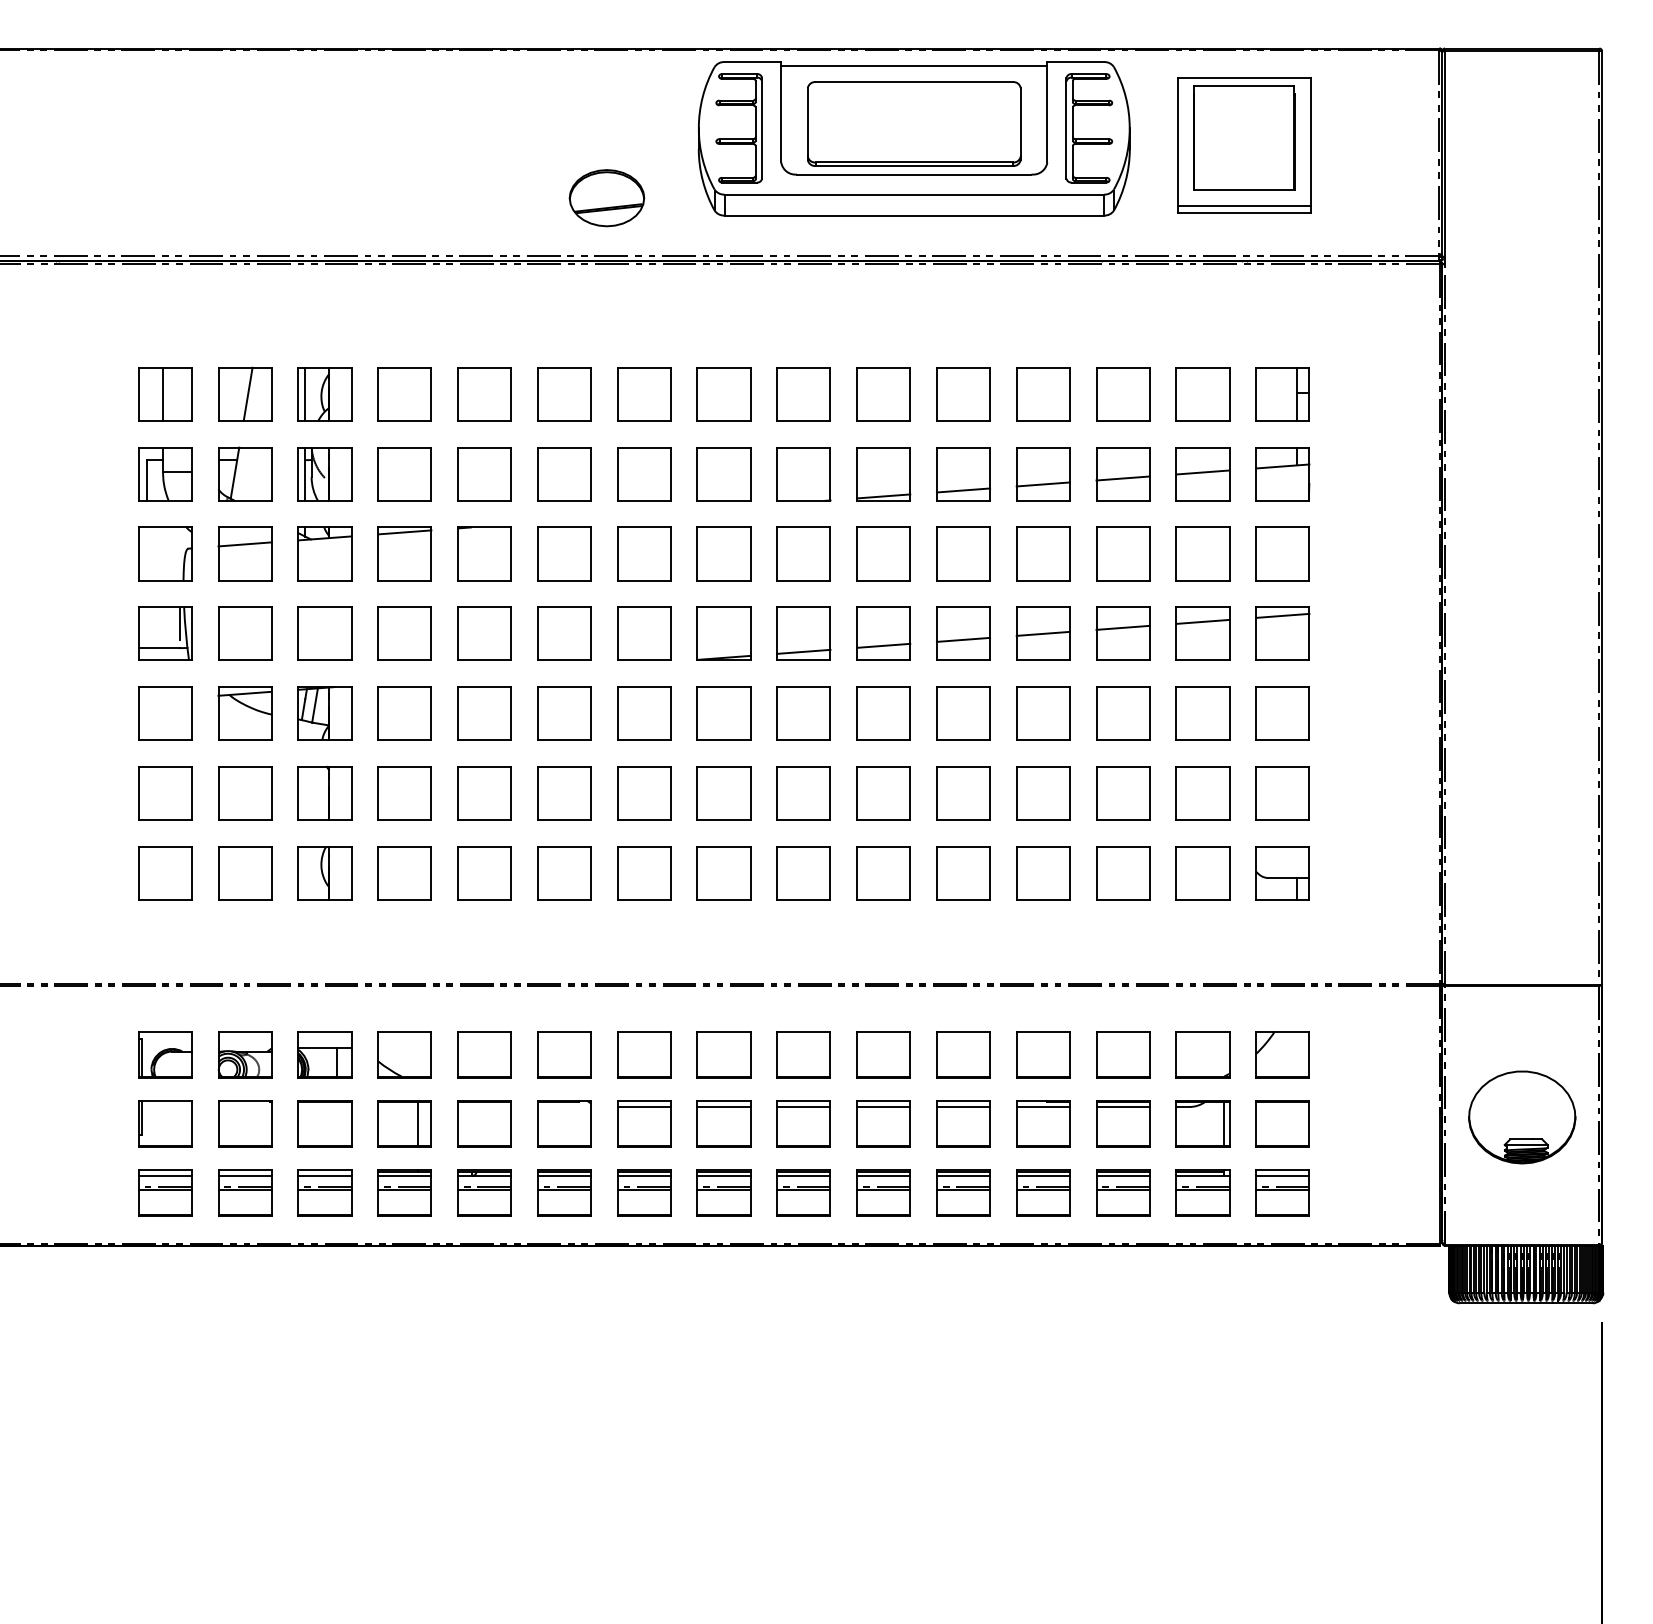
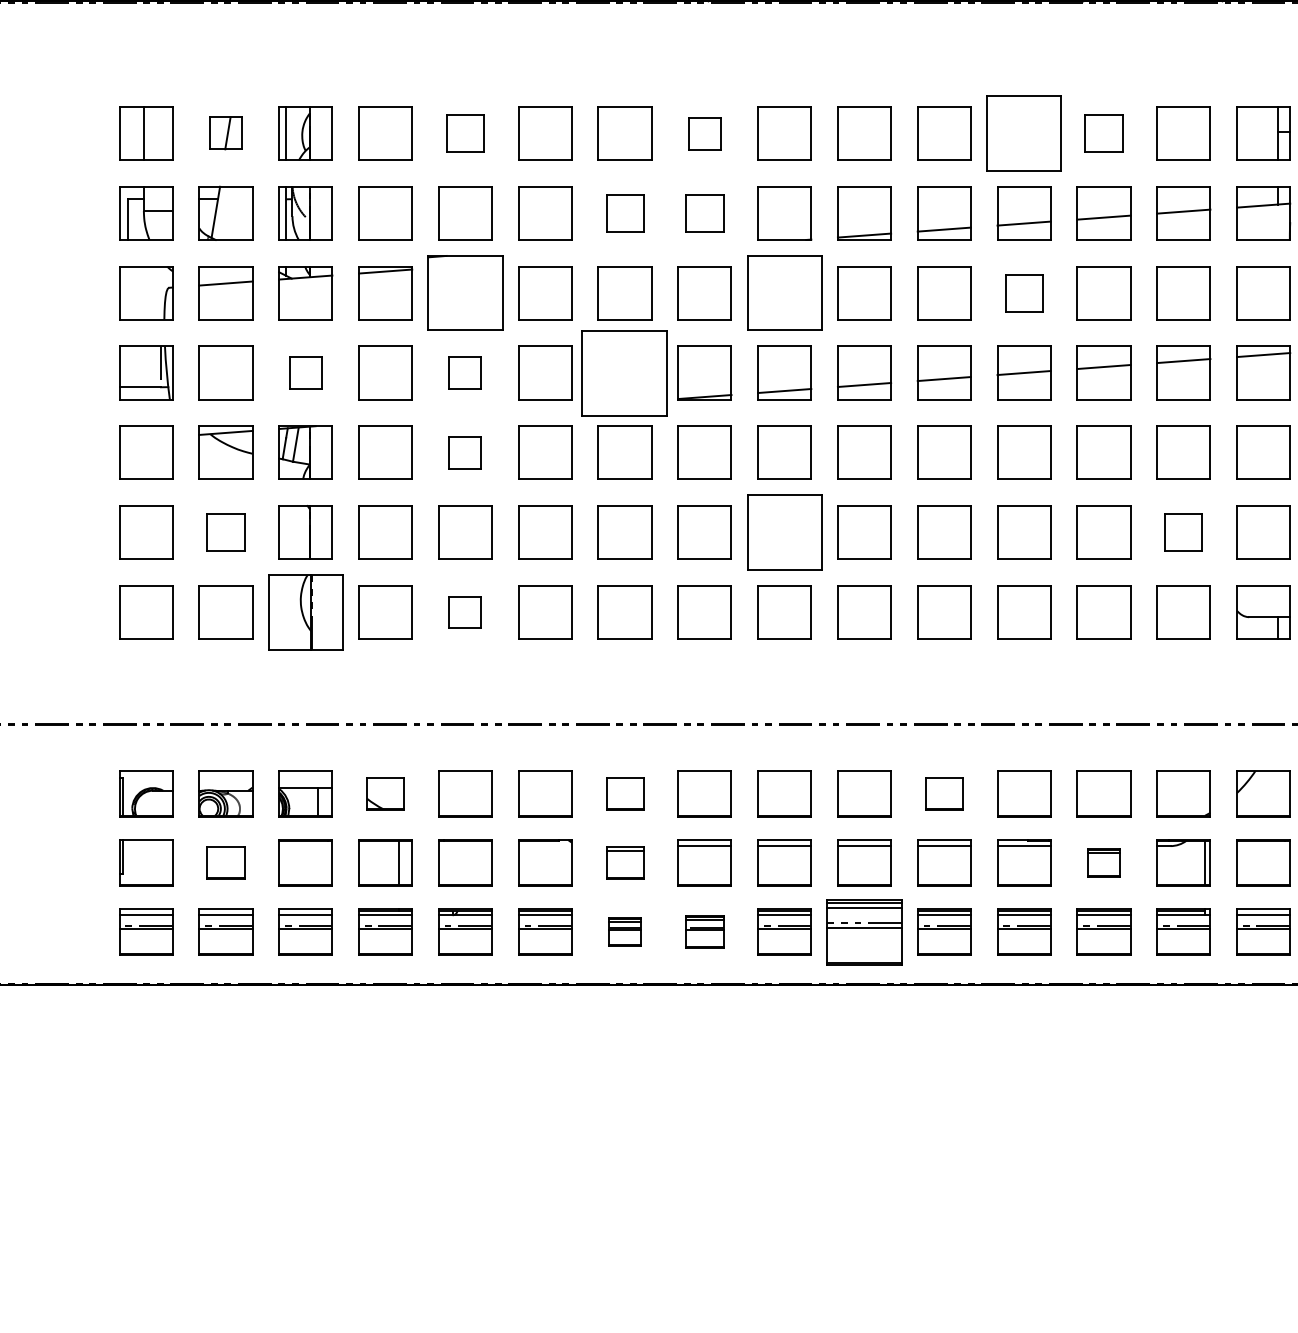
part: (245, 393) -> (226, 132), size x0.6
part: (484, 394) -> (465, 133), size x0.7
part: (723, 394) -> (704, 133), size x0.6
part: (1043, 394) -> (1024, 133), size x1.4
part: (1123, 394) -> (1104, 133), size x0.7
part: (644, 474) -> (625, 213), size x0.7
part: (723, 474) -> (704, 213), size x0.7
part: (484, 553) -> (465, 292), size x1.4
part: (803, 553) -> (784, 292), size x1.4
part: (1043, 553) -> (1024, 292), size x0.7
part: (324, 633) -> (305, 372), size x0.6
part: (484, 633) -> (465, 372), size x0.6
part: (644, 633) -> (625, 372), size x1.6
part: (484, 713) -> (465, 452), size x0.6
part: (245, 793) -> (226, 532), size x0.7
part: (803, 793) -> (784, 532), size x1.4
part: (1202, 793) -> (1183, 532), size x0.7
part: (324, 873) -> (305, 612), size x1.4
part: (484, 873) -> (465, 612), size x0.6
part: (404, 1054) -> (385, 793), size x0.7
part: (644, 1054) -> (625, 793), size x0.7
part: (963, 1054) -> (944, 793), size x0.7
part: (245, 1123) -> (226, 862), size x0.7
part: (644, 1123) -> (625, 862), size x0.7
part: (1123, 1123) -> (1104, 862), size x0.6
part: (644, 1192) -> (625, 931), size x0.6
part: (723, 1192) -> (704, 931), size x0.7
part: (883, 1192) -> (864, 931), size x1.4

